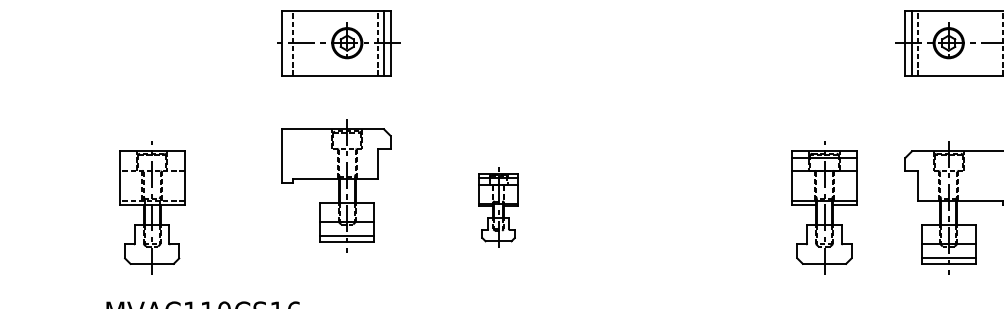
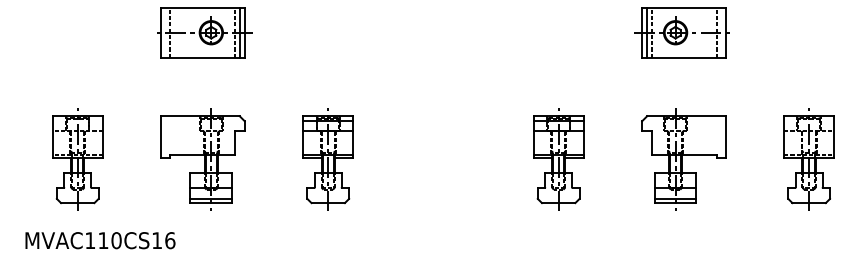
part: (335, 185) -> (202, 159), moved
part: (151, 207) -> (77, 159), moved
part: (497, 207) -> (327, 159), size x1.67
part: (824, 207) -> (558, 159), moved

